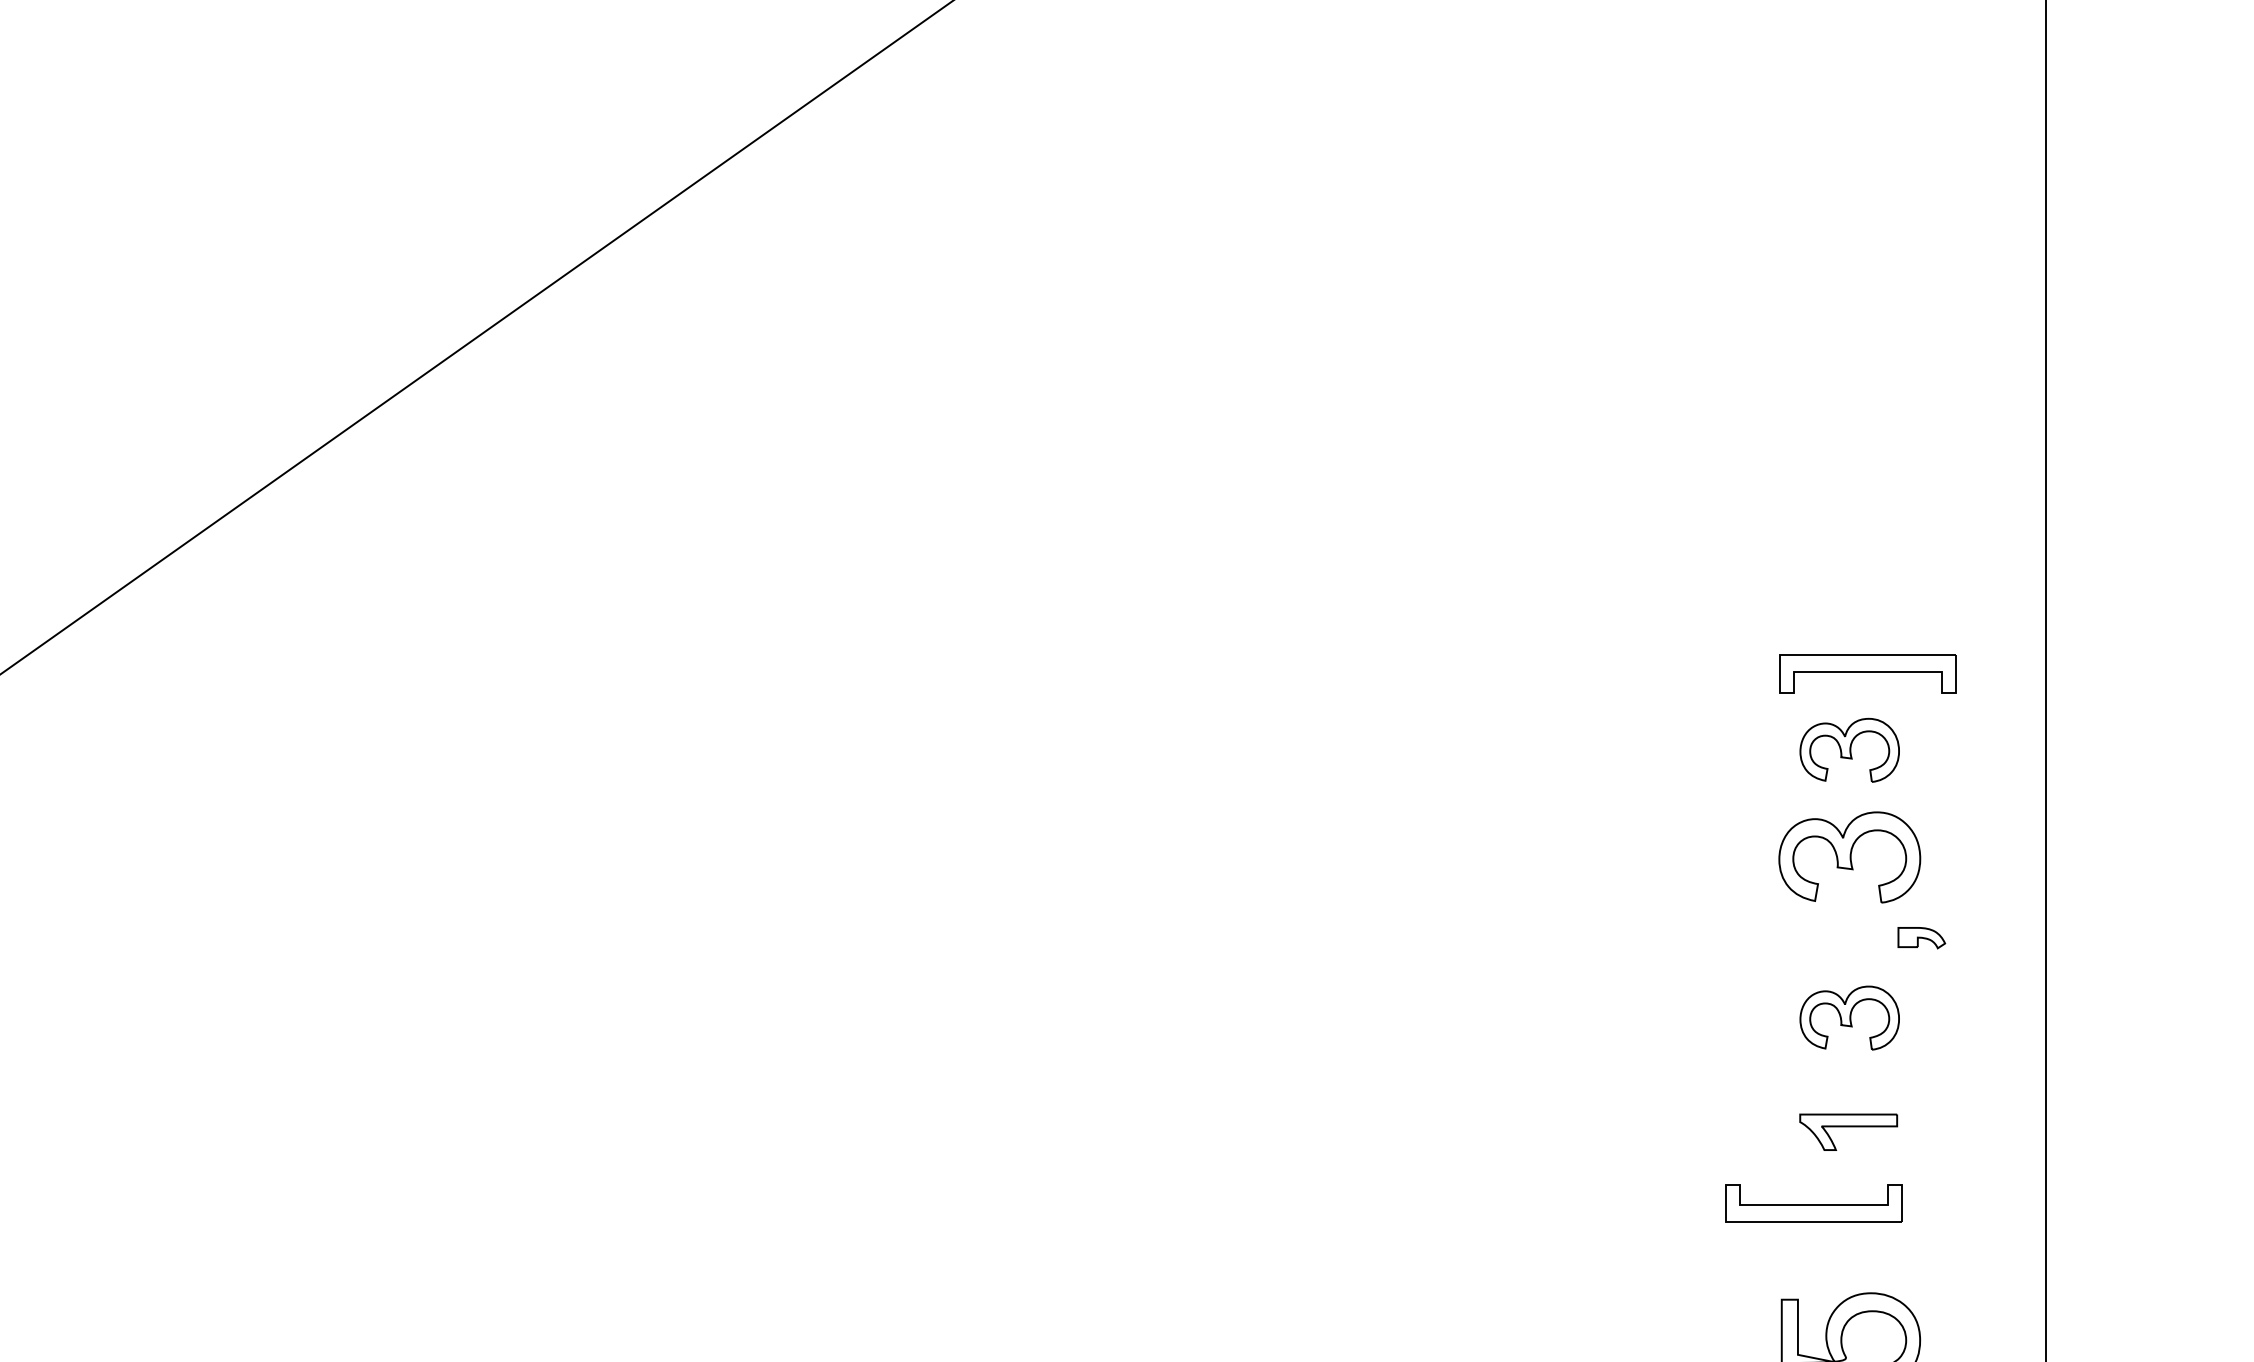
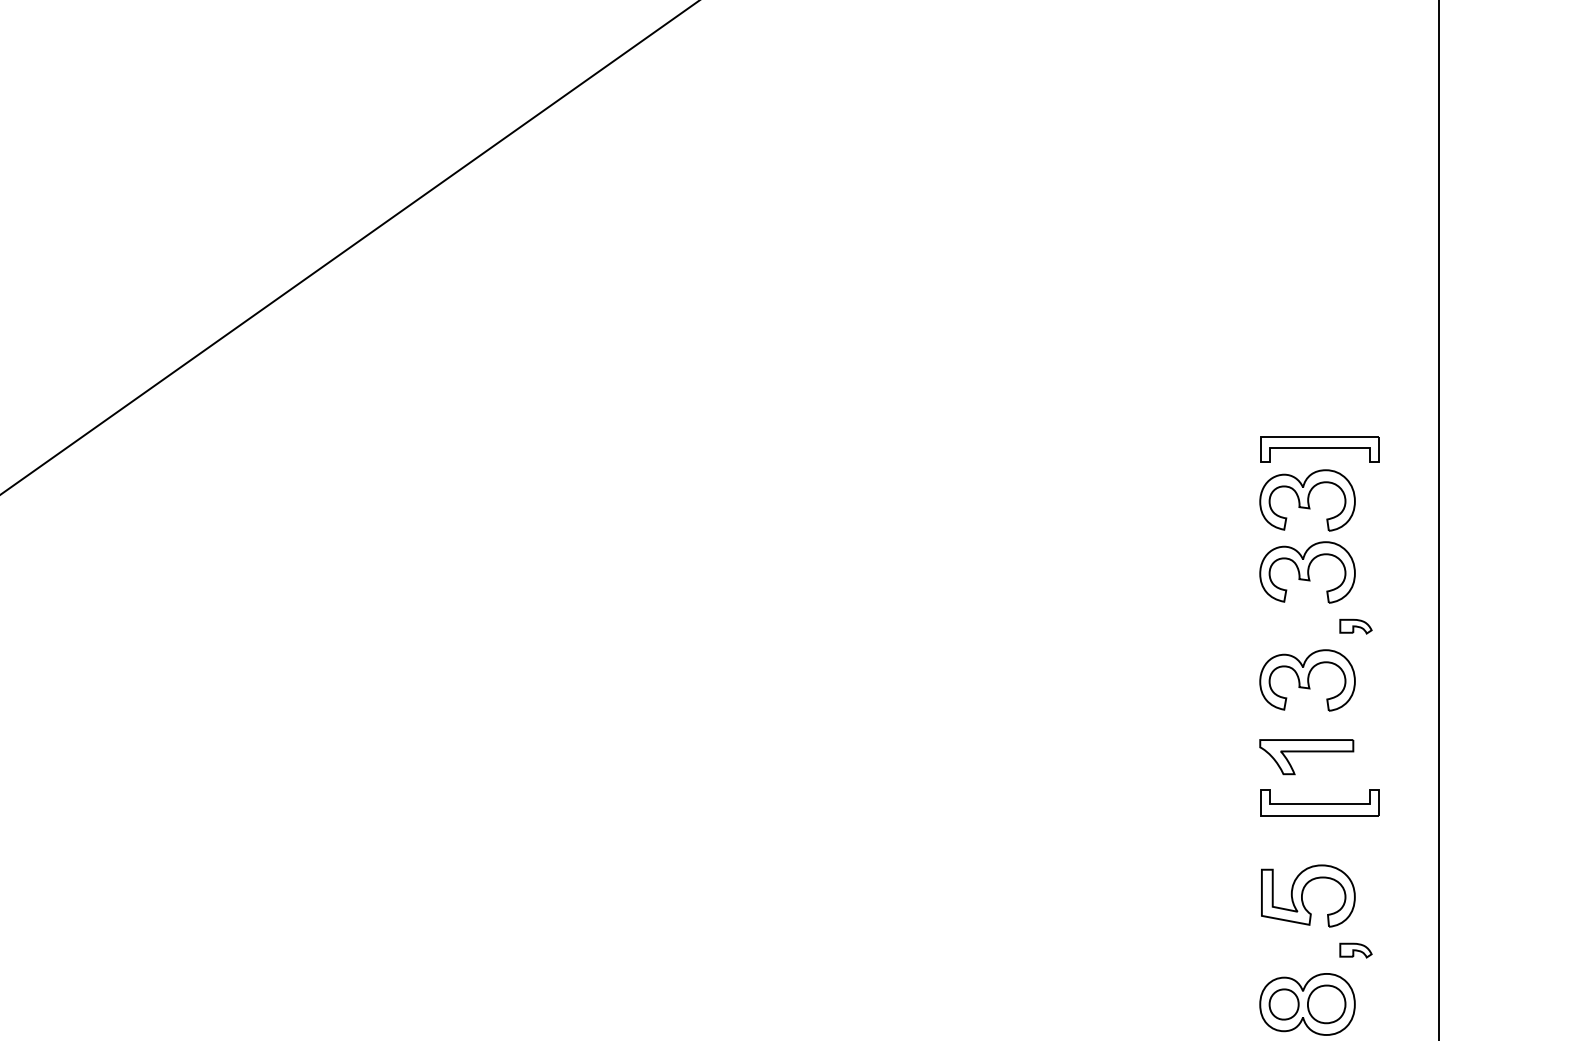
part: (1849, 750) -> (1307, 500), size x1.43
part: (1849, 1018) -> (1307, 680), size x1.43
part: (1848, 1132) -> (1306, 757), size x1.43
part: (1813, 1202) -> (1319, 802), moved

